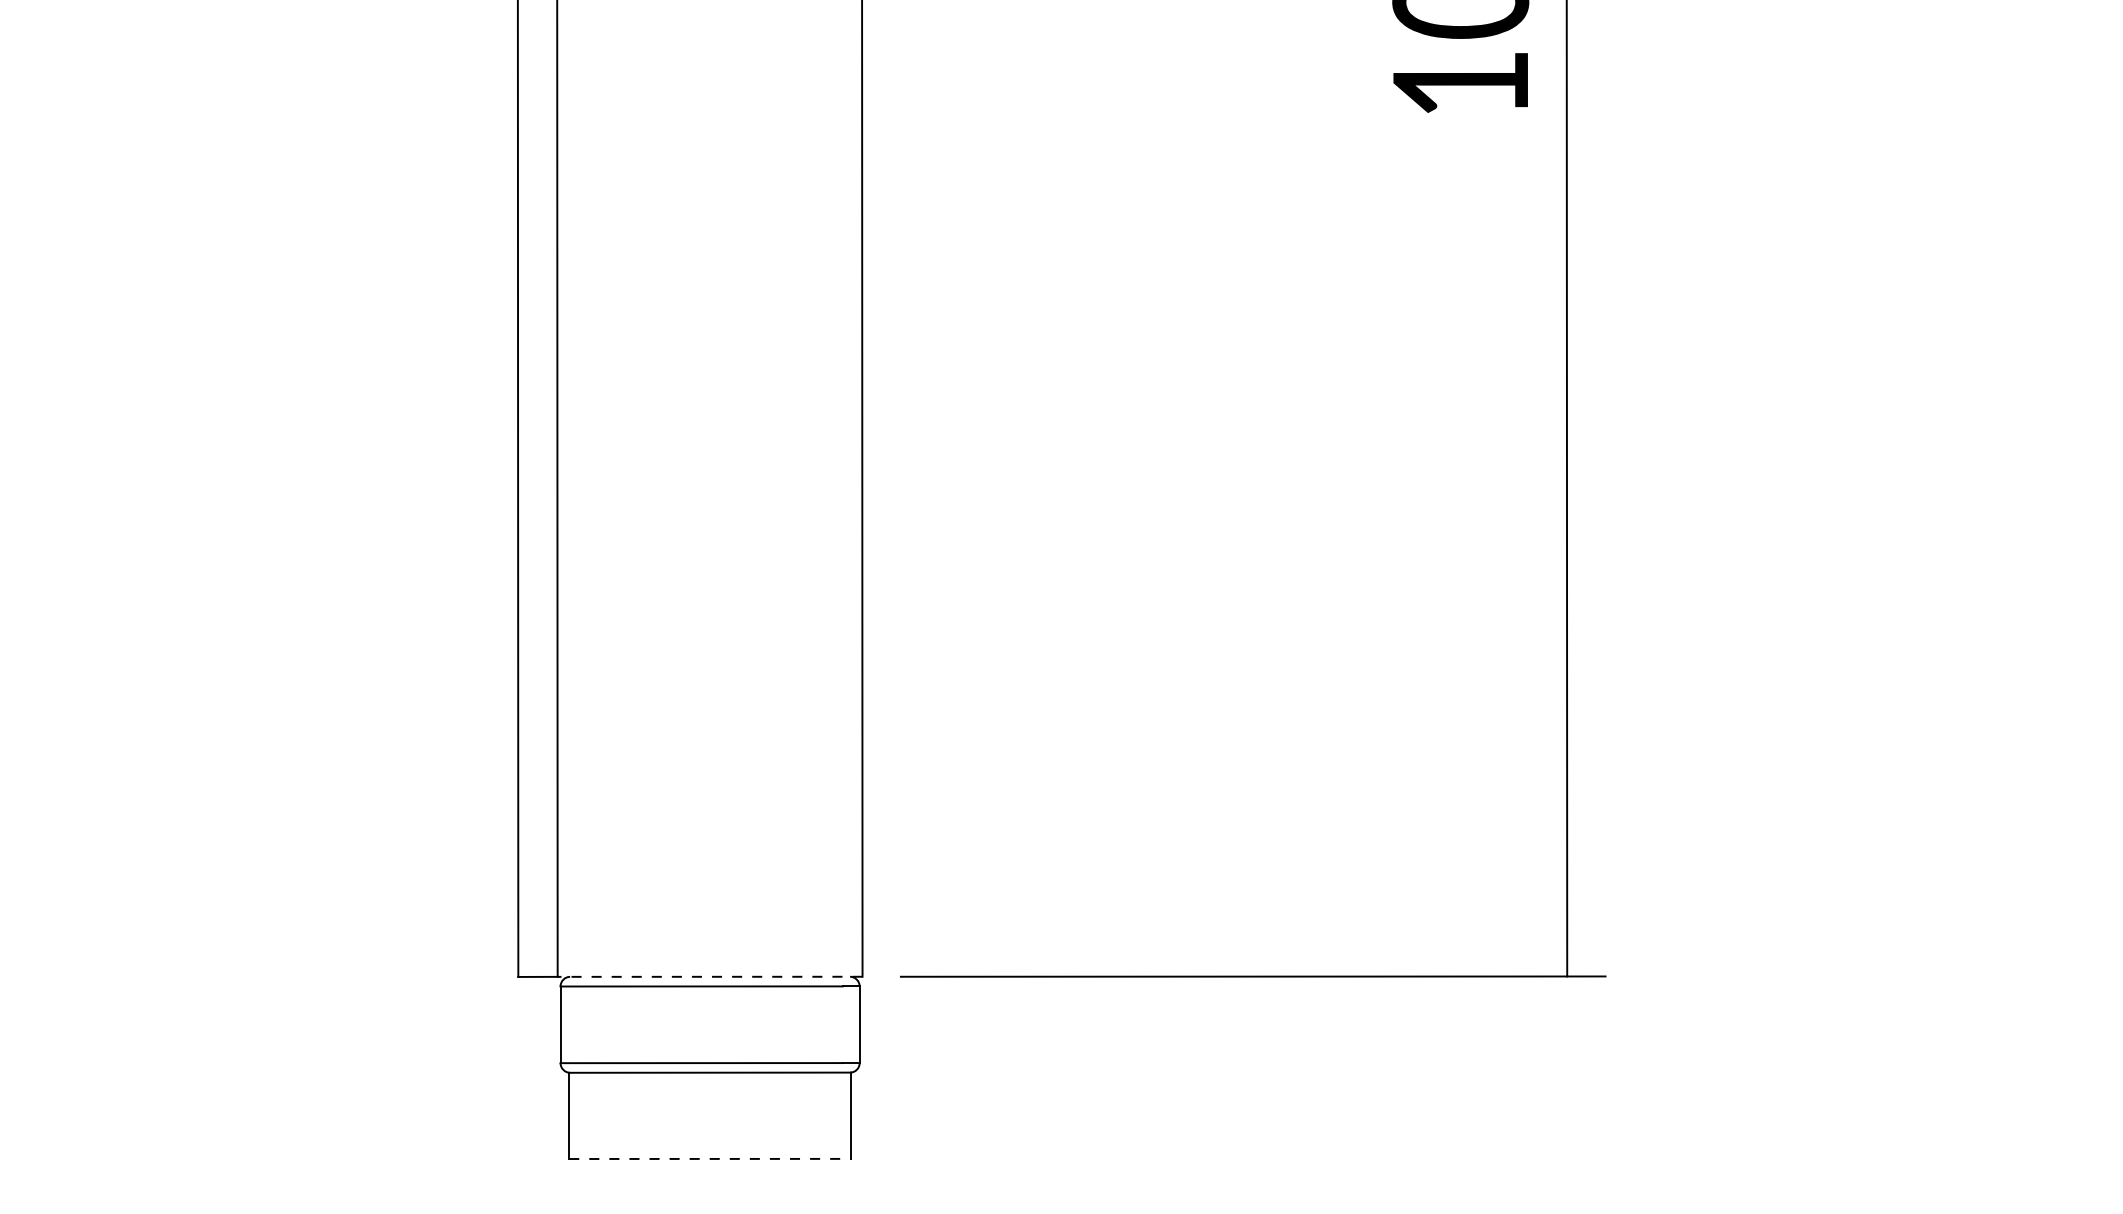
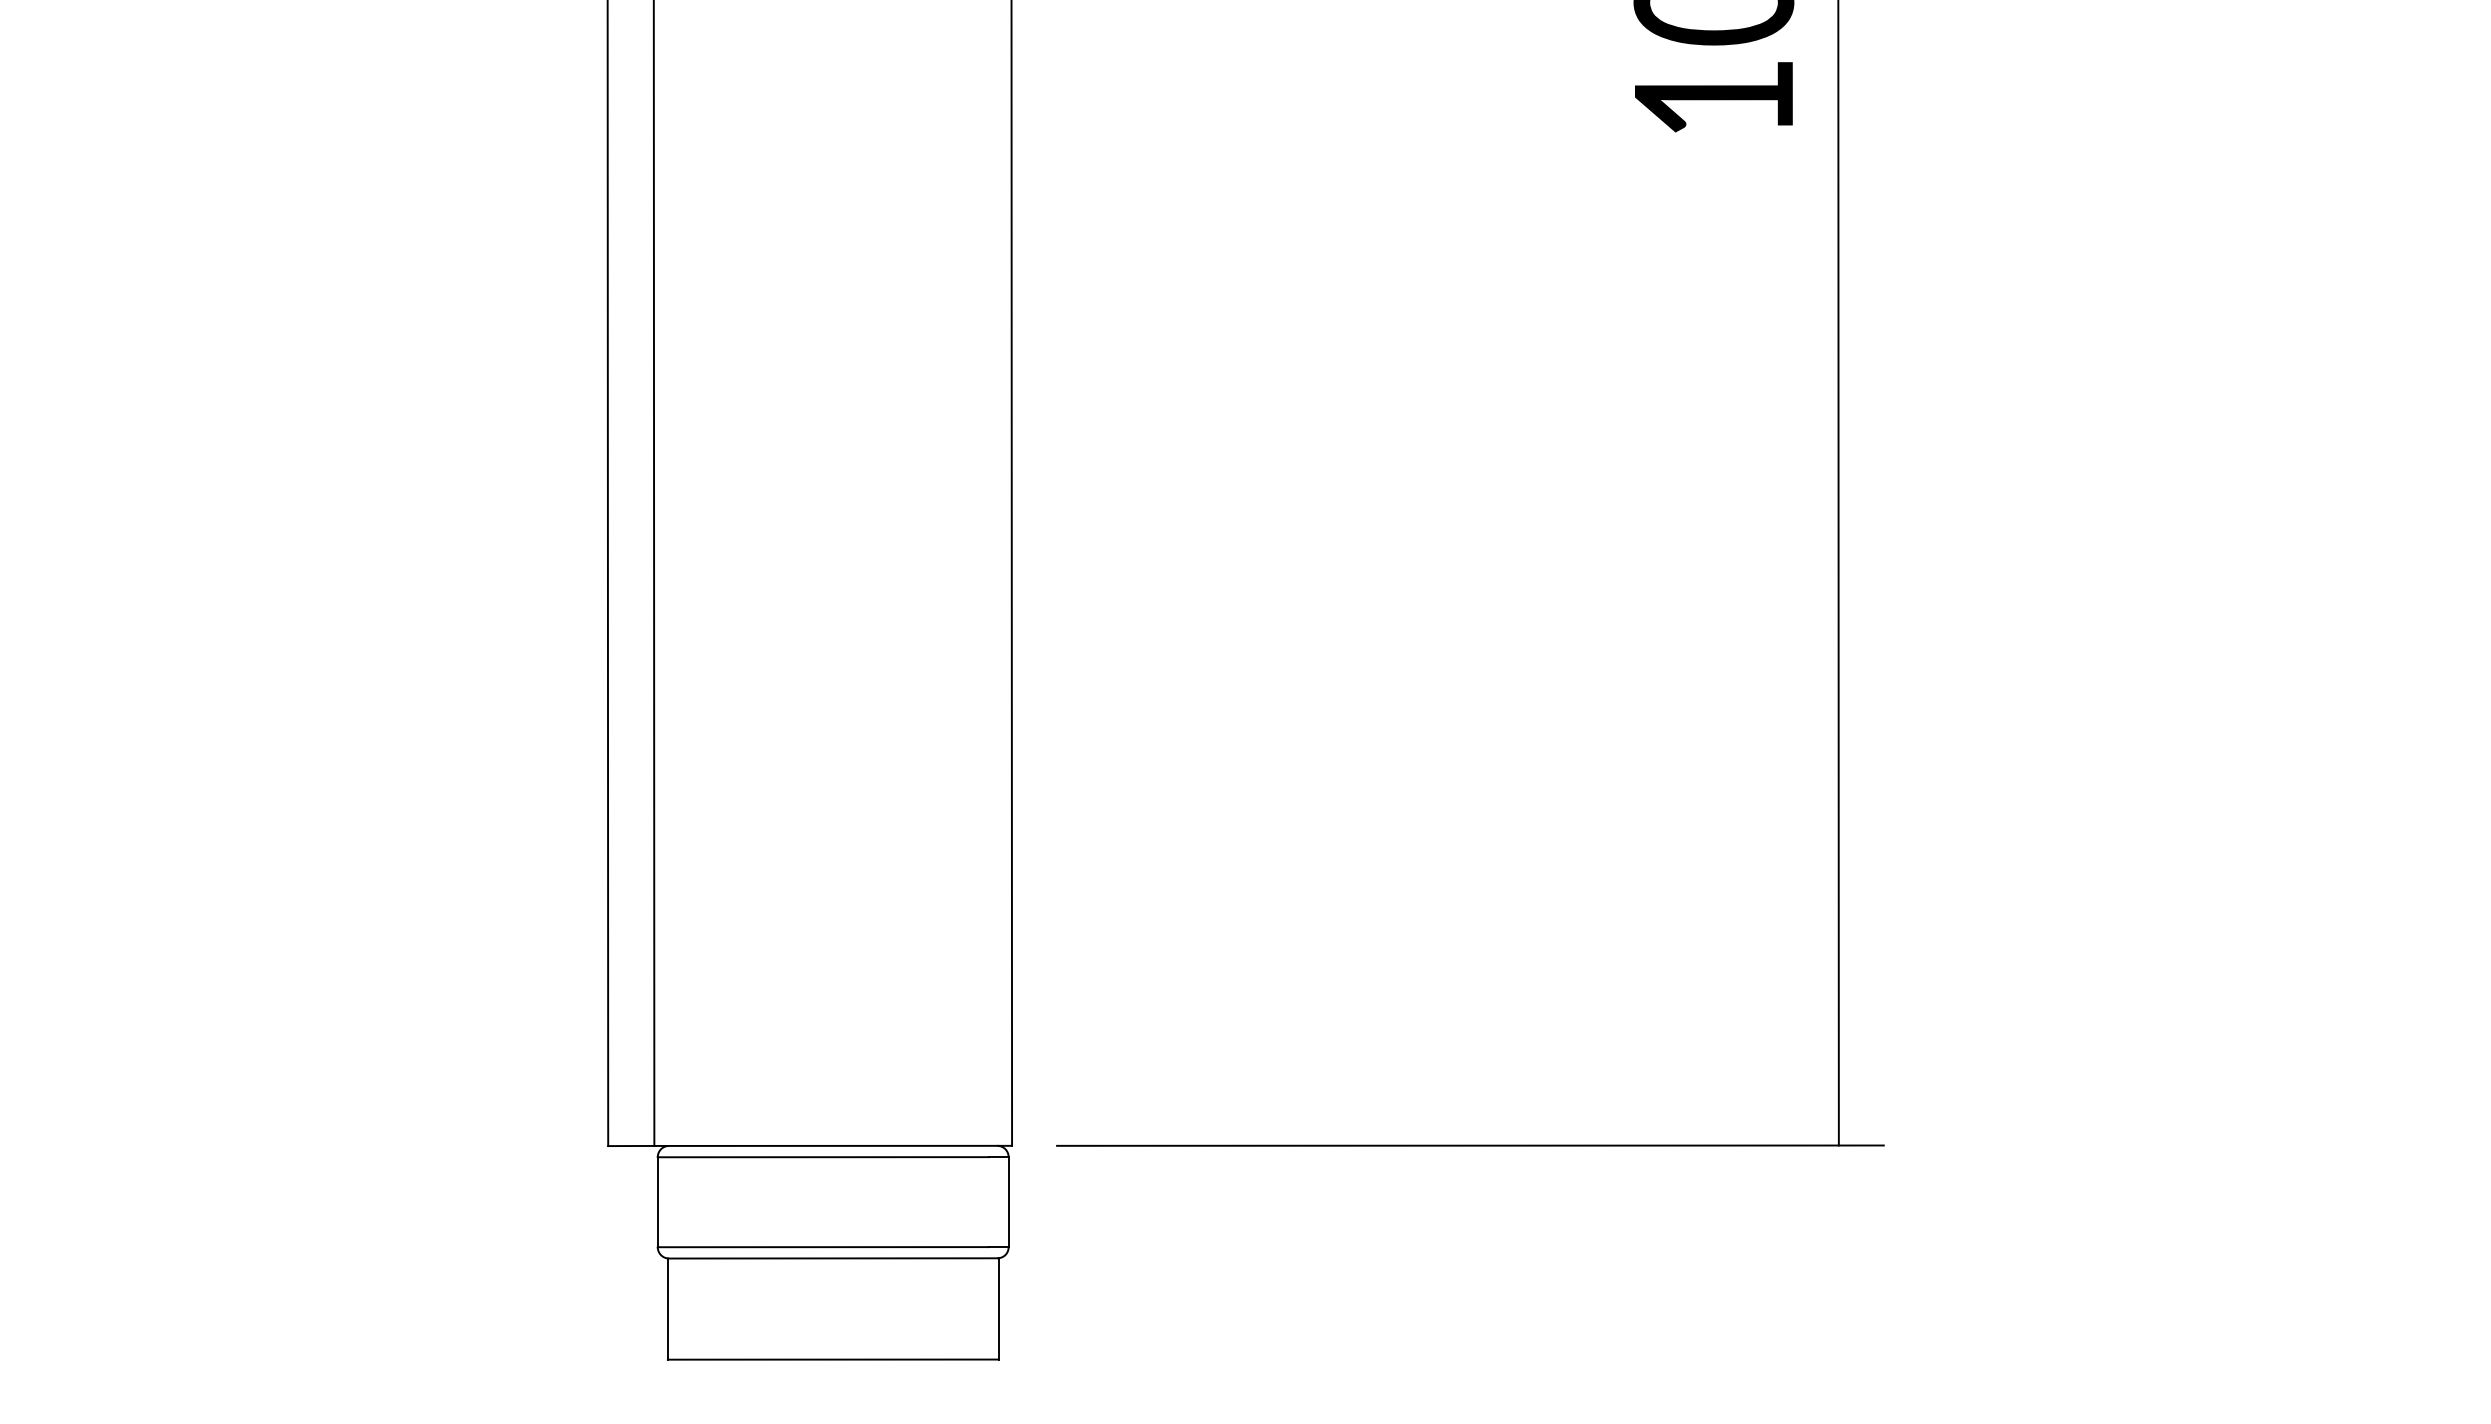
line: (709, 976) -> (832, 1145), dashed -> solid
line: (710, 1158) -> (833, 1359), dashed -> solid

